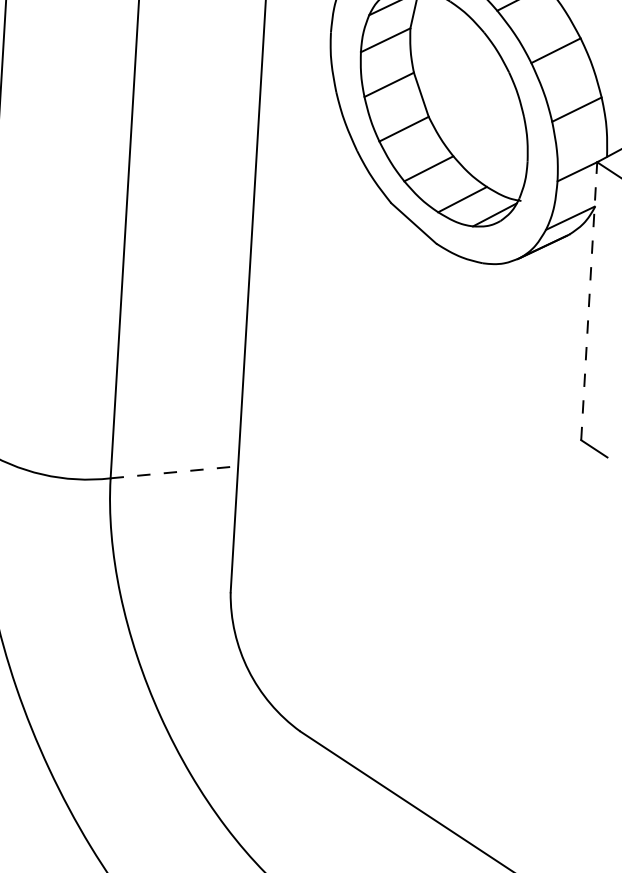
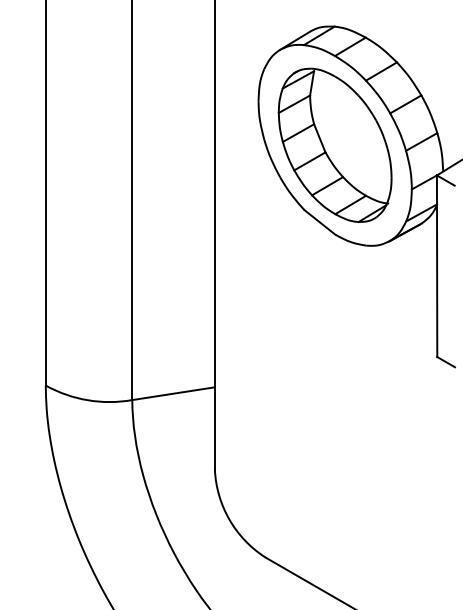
line: (589, 301) -> (437, 266), dashed -> solid
line: (174, 471) -> (173, 393), dashed -> solid

